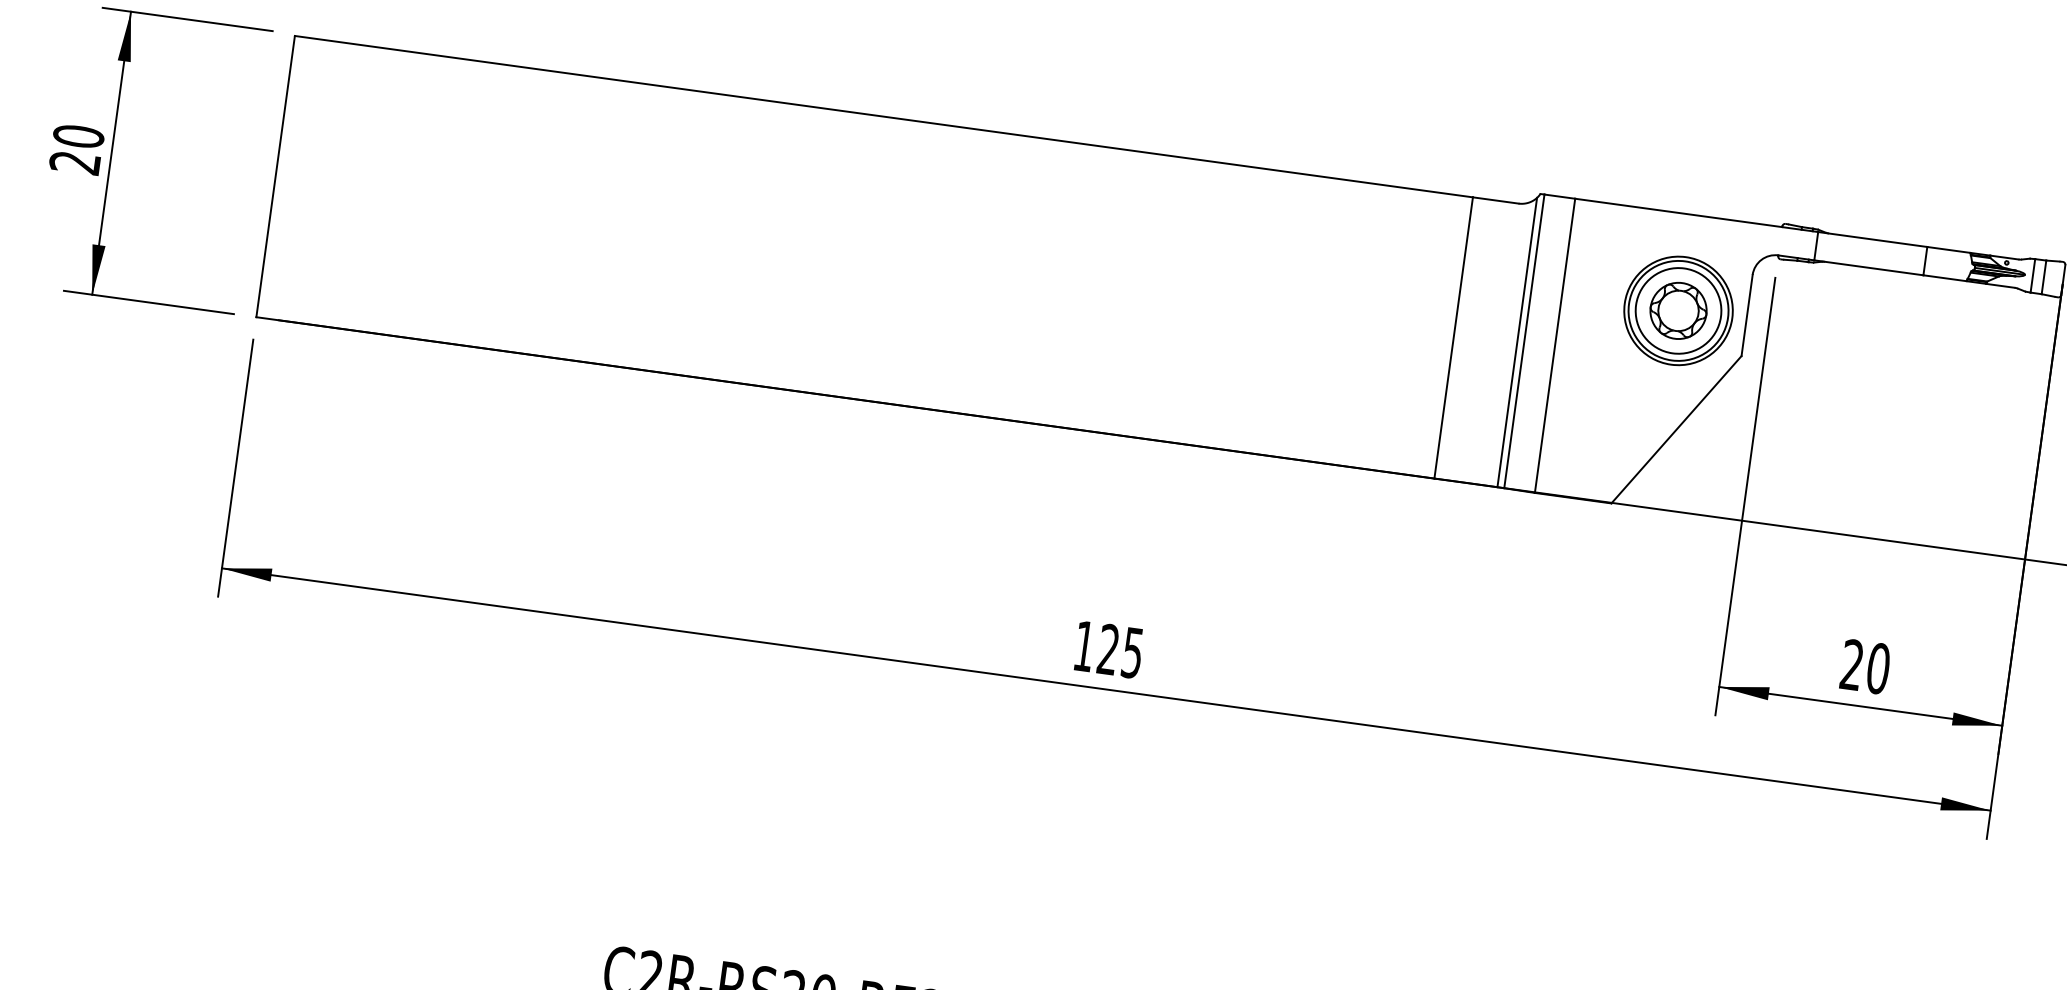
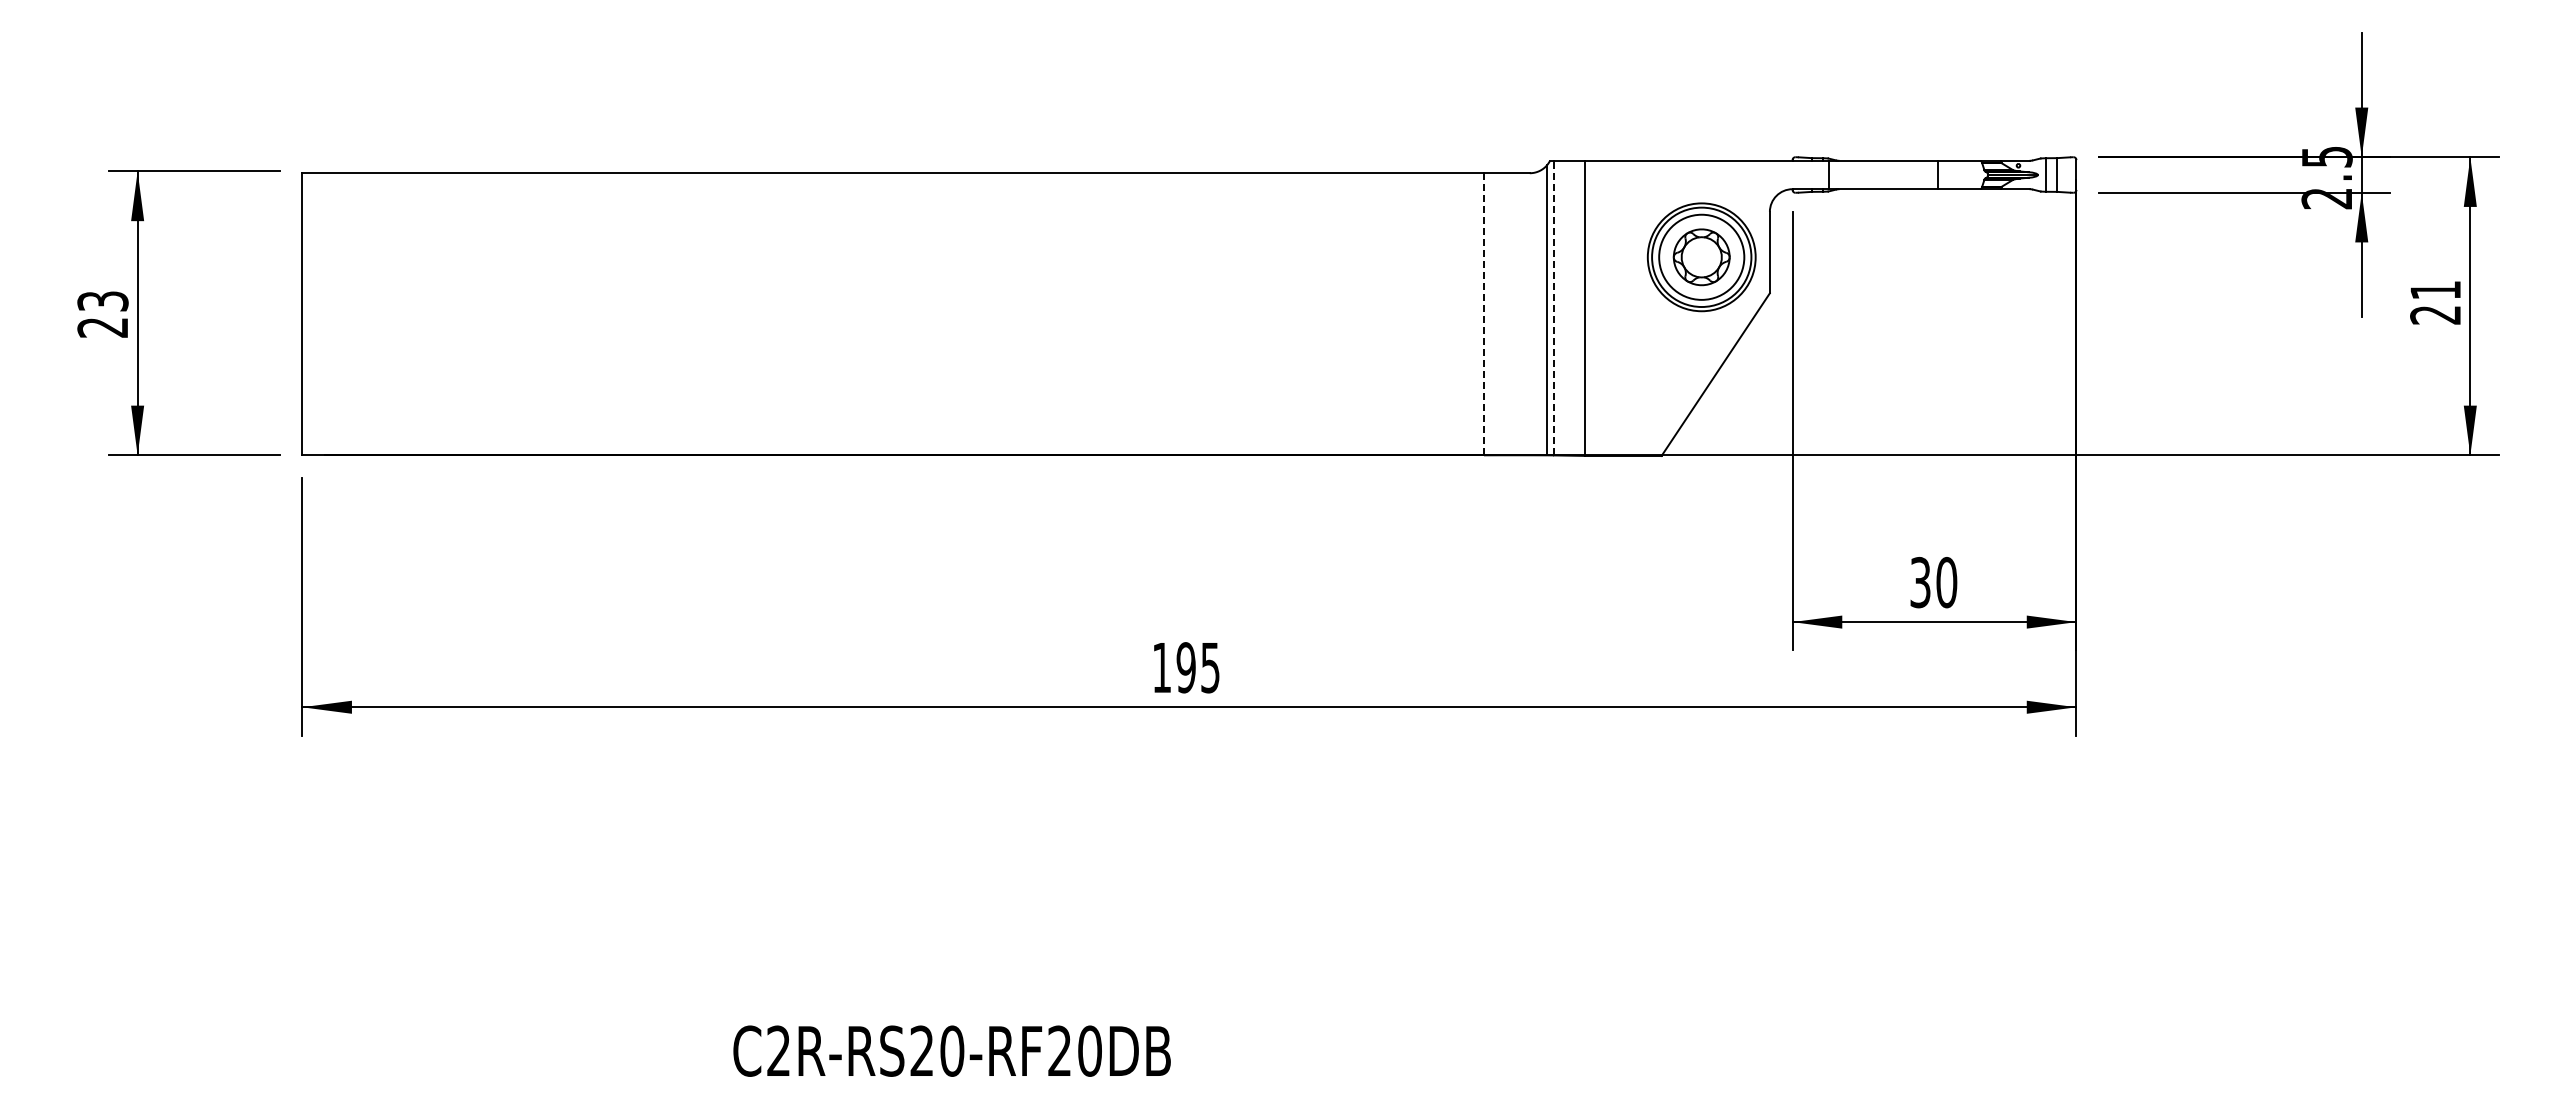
text: (78, 136) -> (102, 301), 20 -> 23
line: (1453, 338) -> (1483, 314), solid -> dashed
line: (1524, 340) -> (1554, 307), solid -> dashed
text: (1107, 649) -> (1185, 667), 125 -> 195
text: (1852, 664) -> (1920, 582), 20 -> 30

